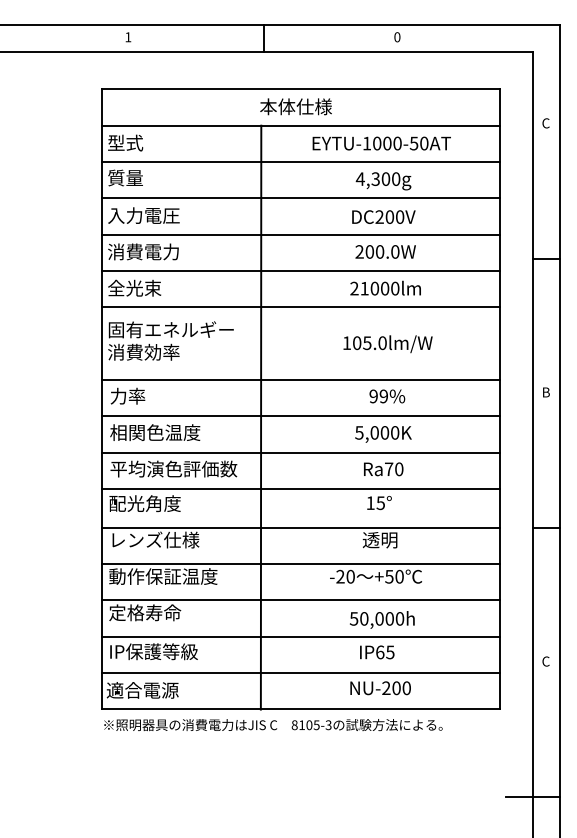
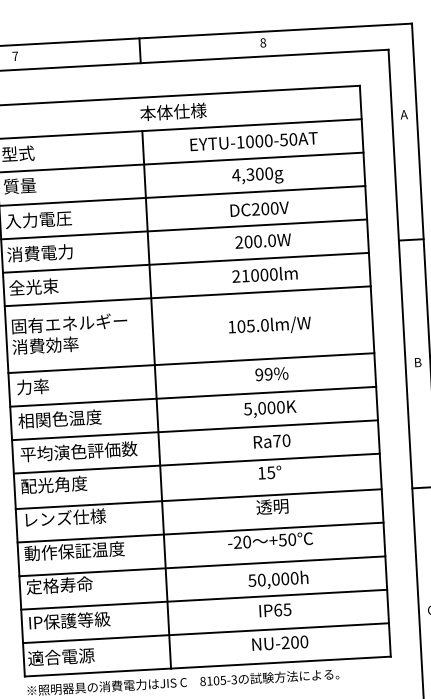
text: (128, 37) -> (15, 56), 1 -> 7
text: (397, 37) -> (263, 43), 0 -> 8
text: (545, 123) -> (403, 114), C -> A

